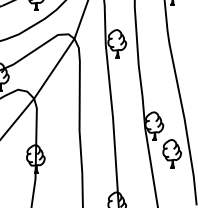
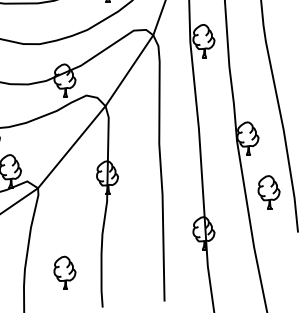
part: (171, 153) -> (268, 192), moved

